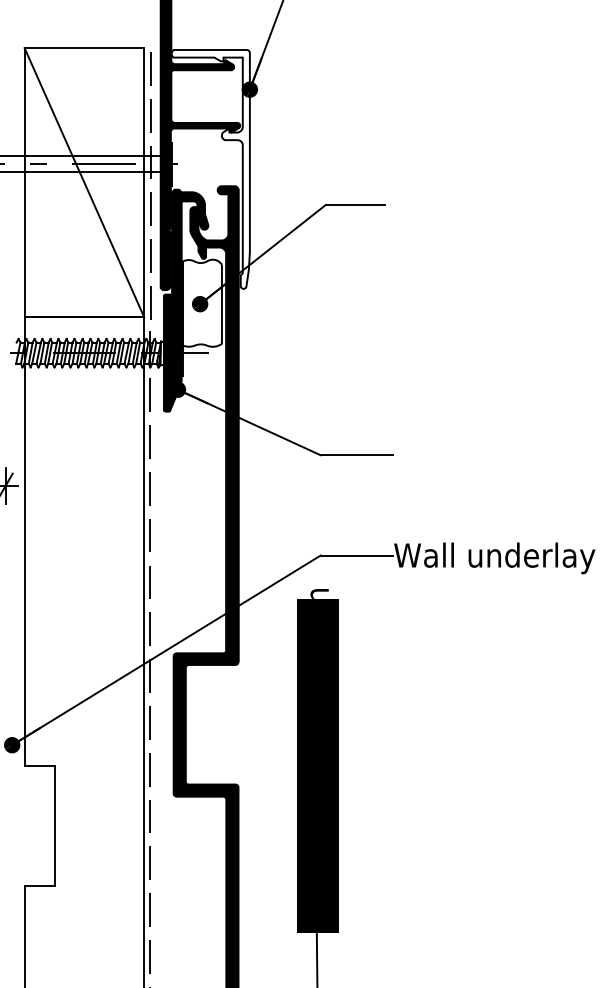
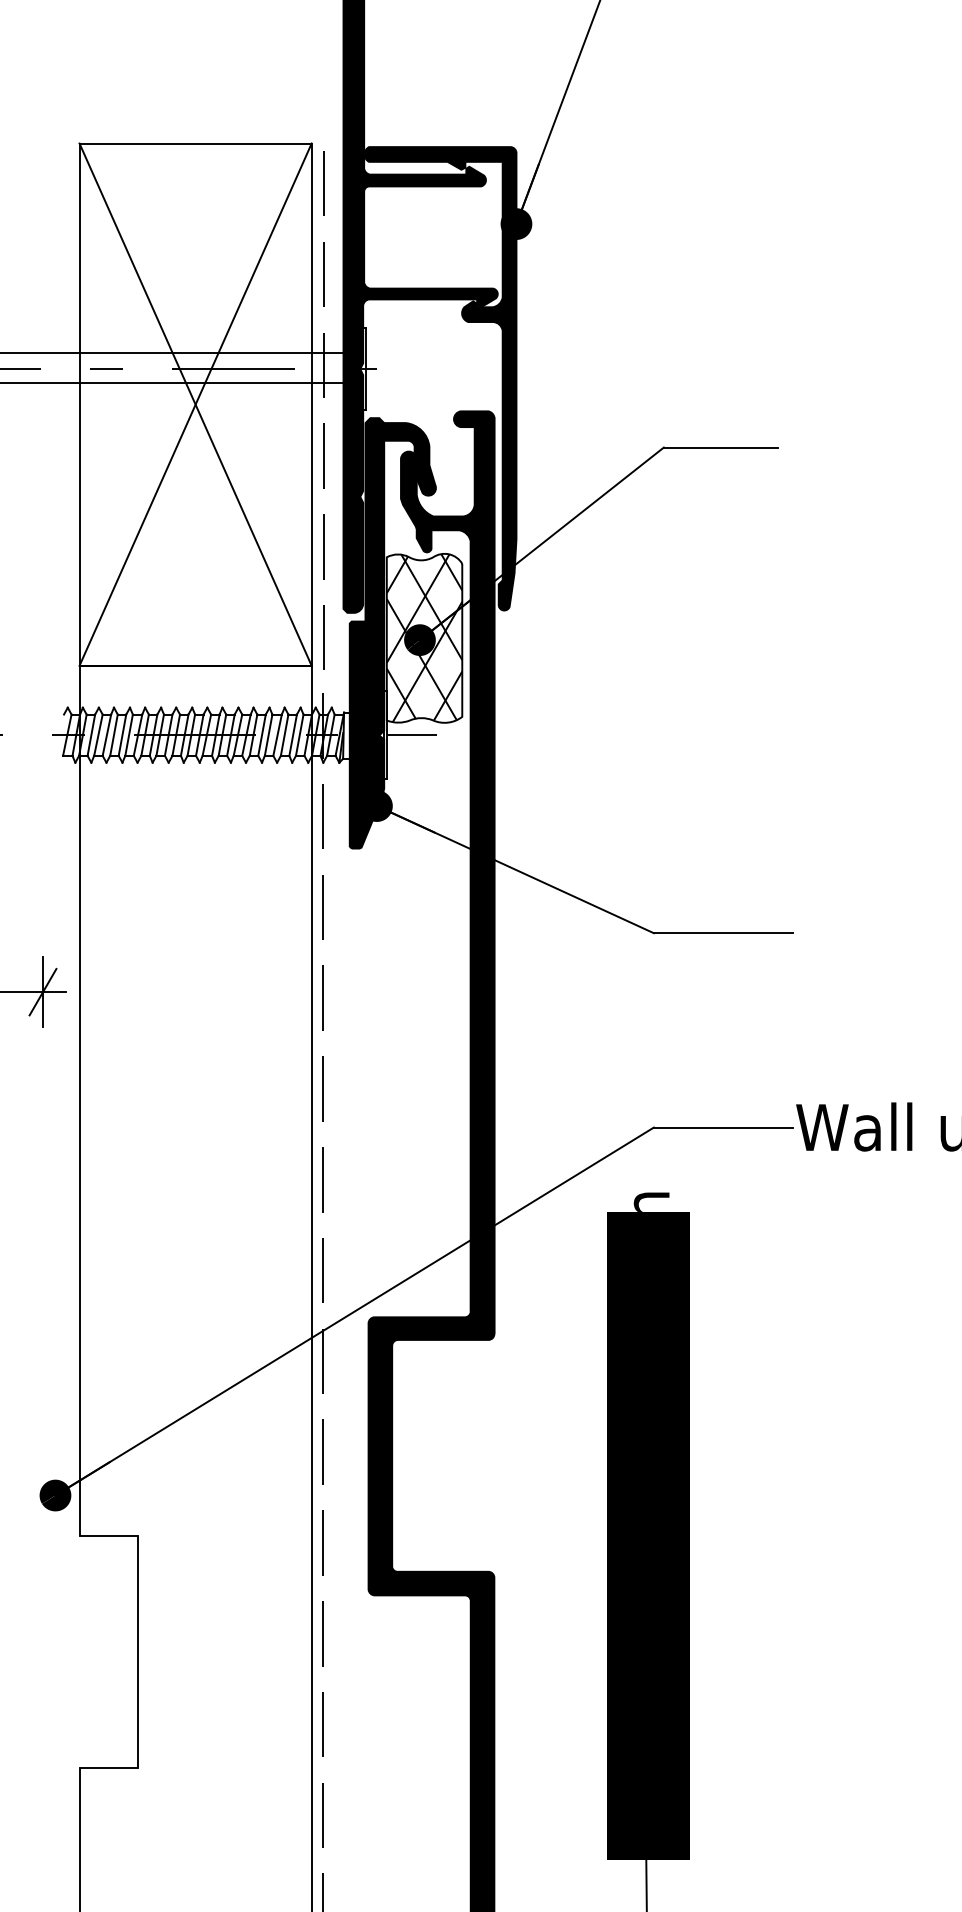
fill: (210, 169) -> (440, 378), added
line: (84, 182) -> (195, 404), added
hatch: (202, 302) -> (424, 636), added

